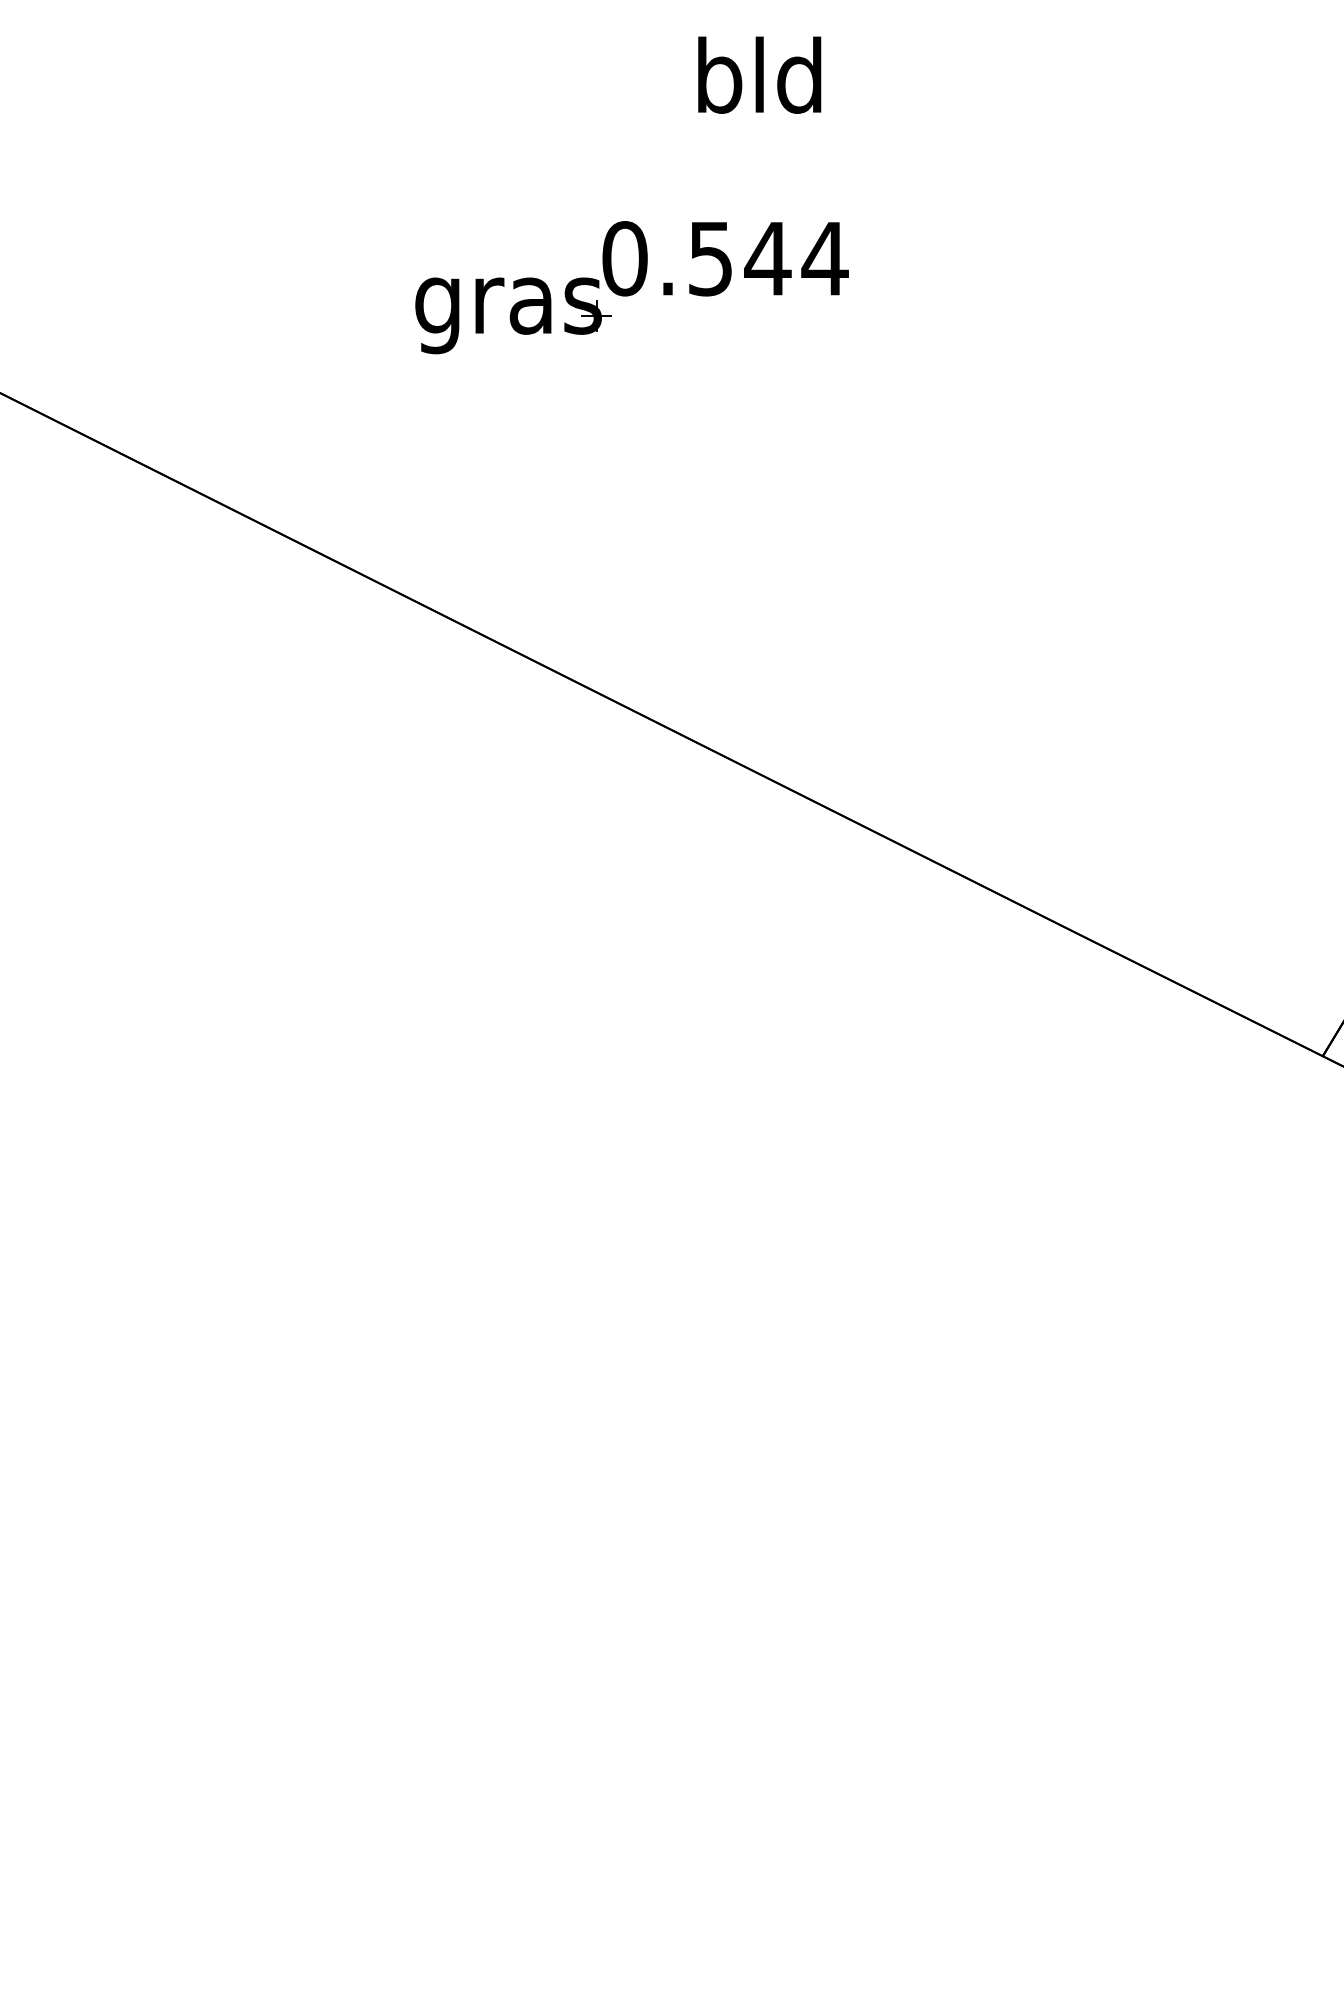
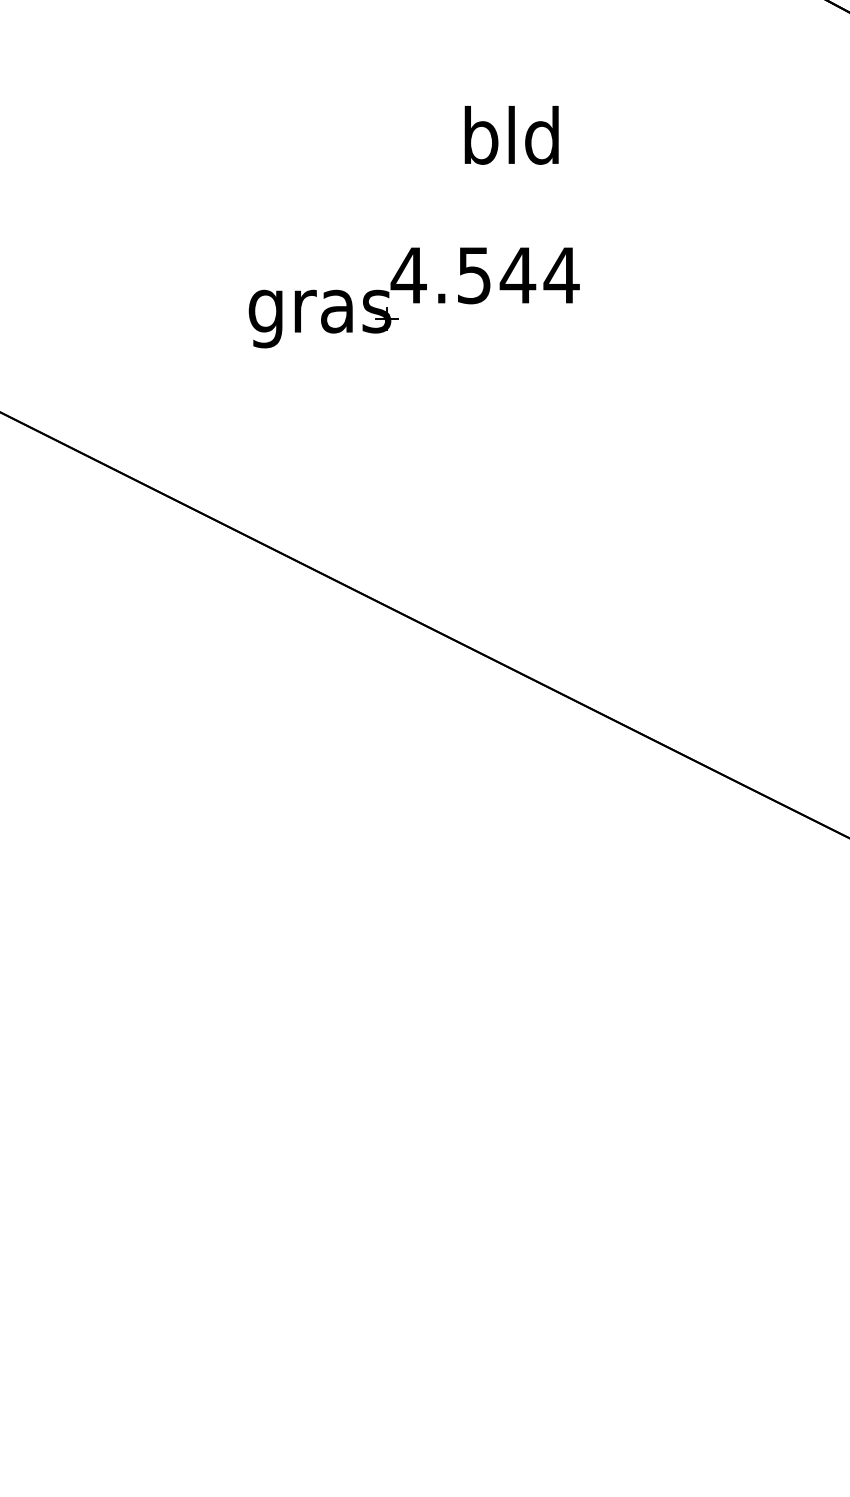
text: (624, 258) -> (408, 275), 0.544 -> 4.544

